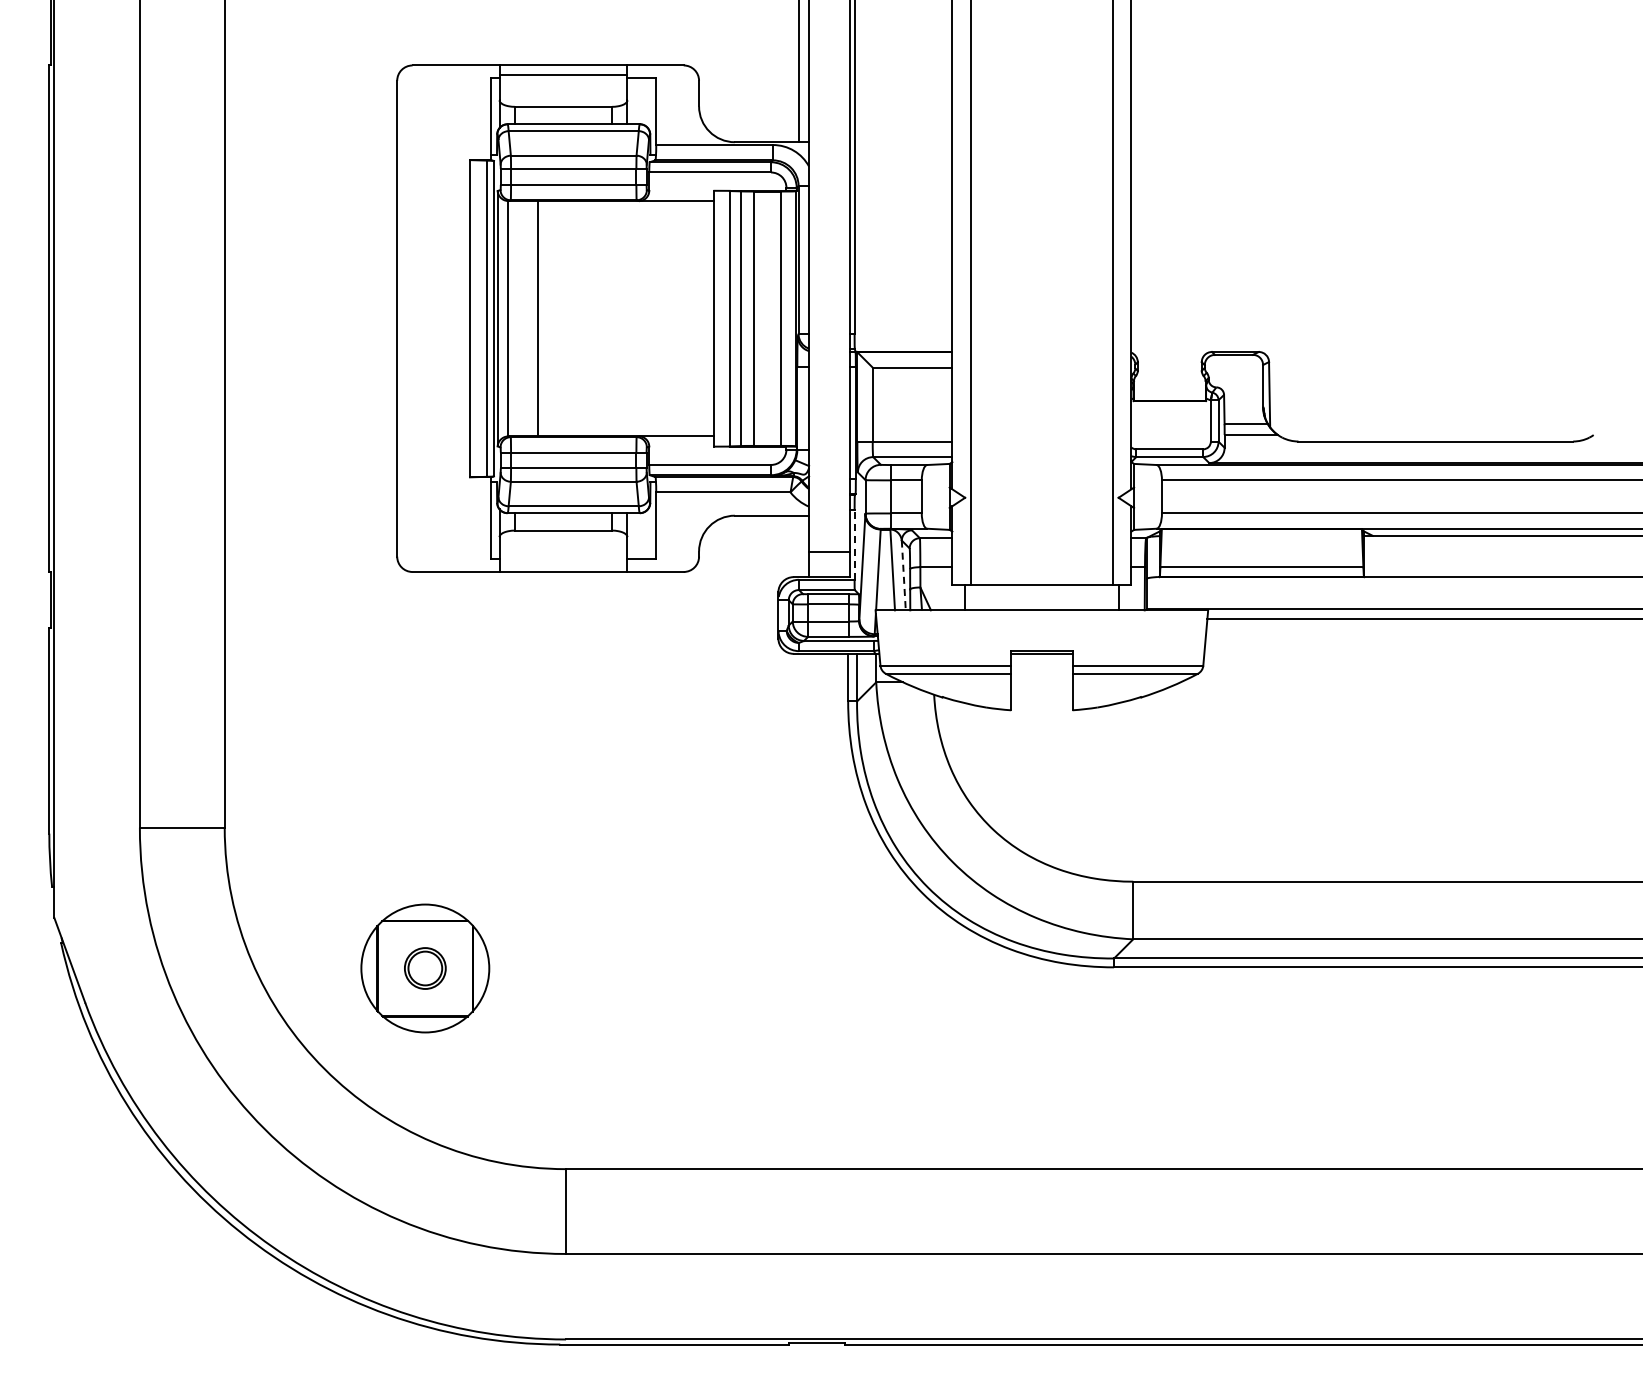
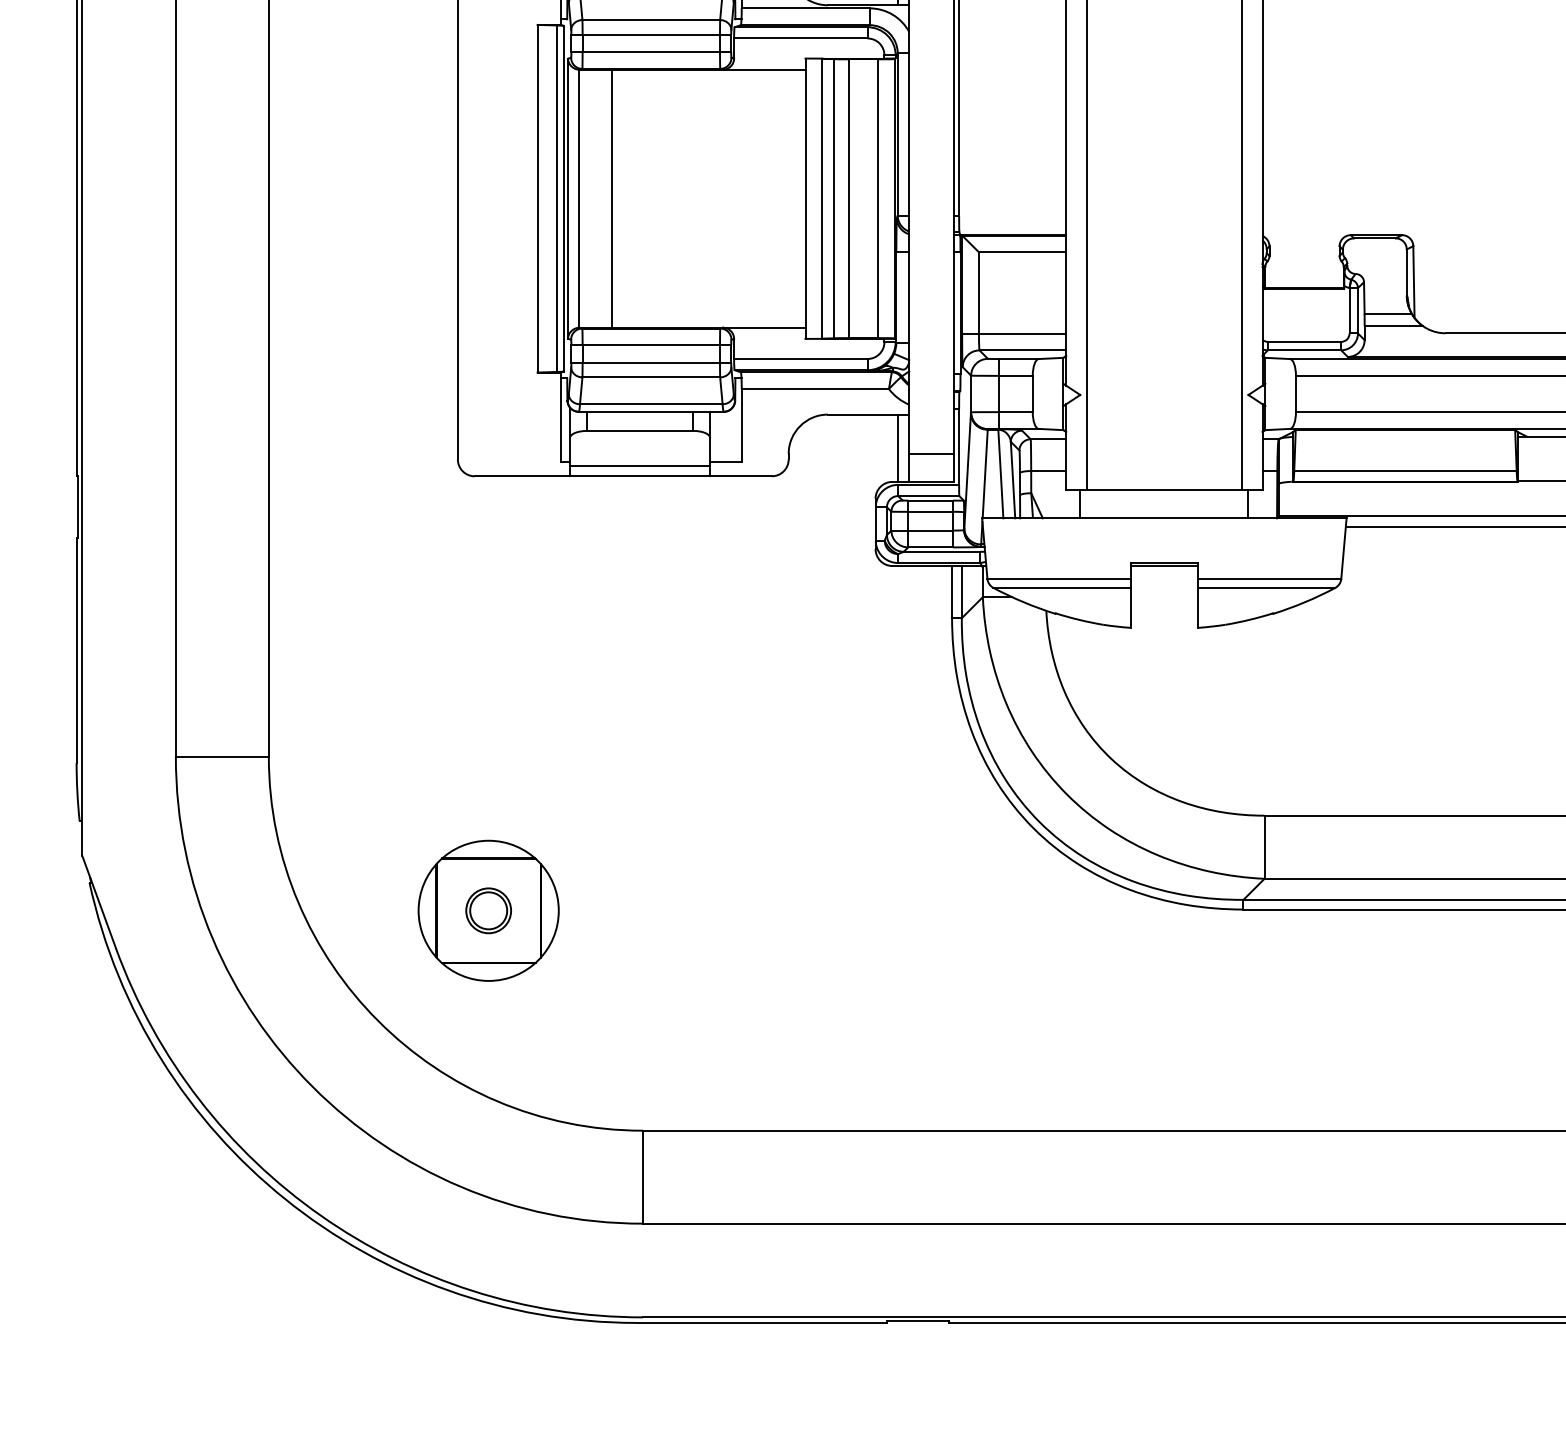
line: (854, 545) -> (959, 447), dashed -> solid
line: (798, 546) -> (897, 448), added
line: (563, 562) -> (640, 465), added
line: (903, 575) -> (1012, 480), dashed -> solid

